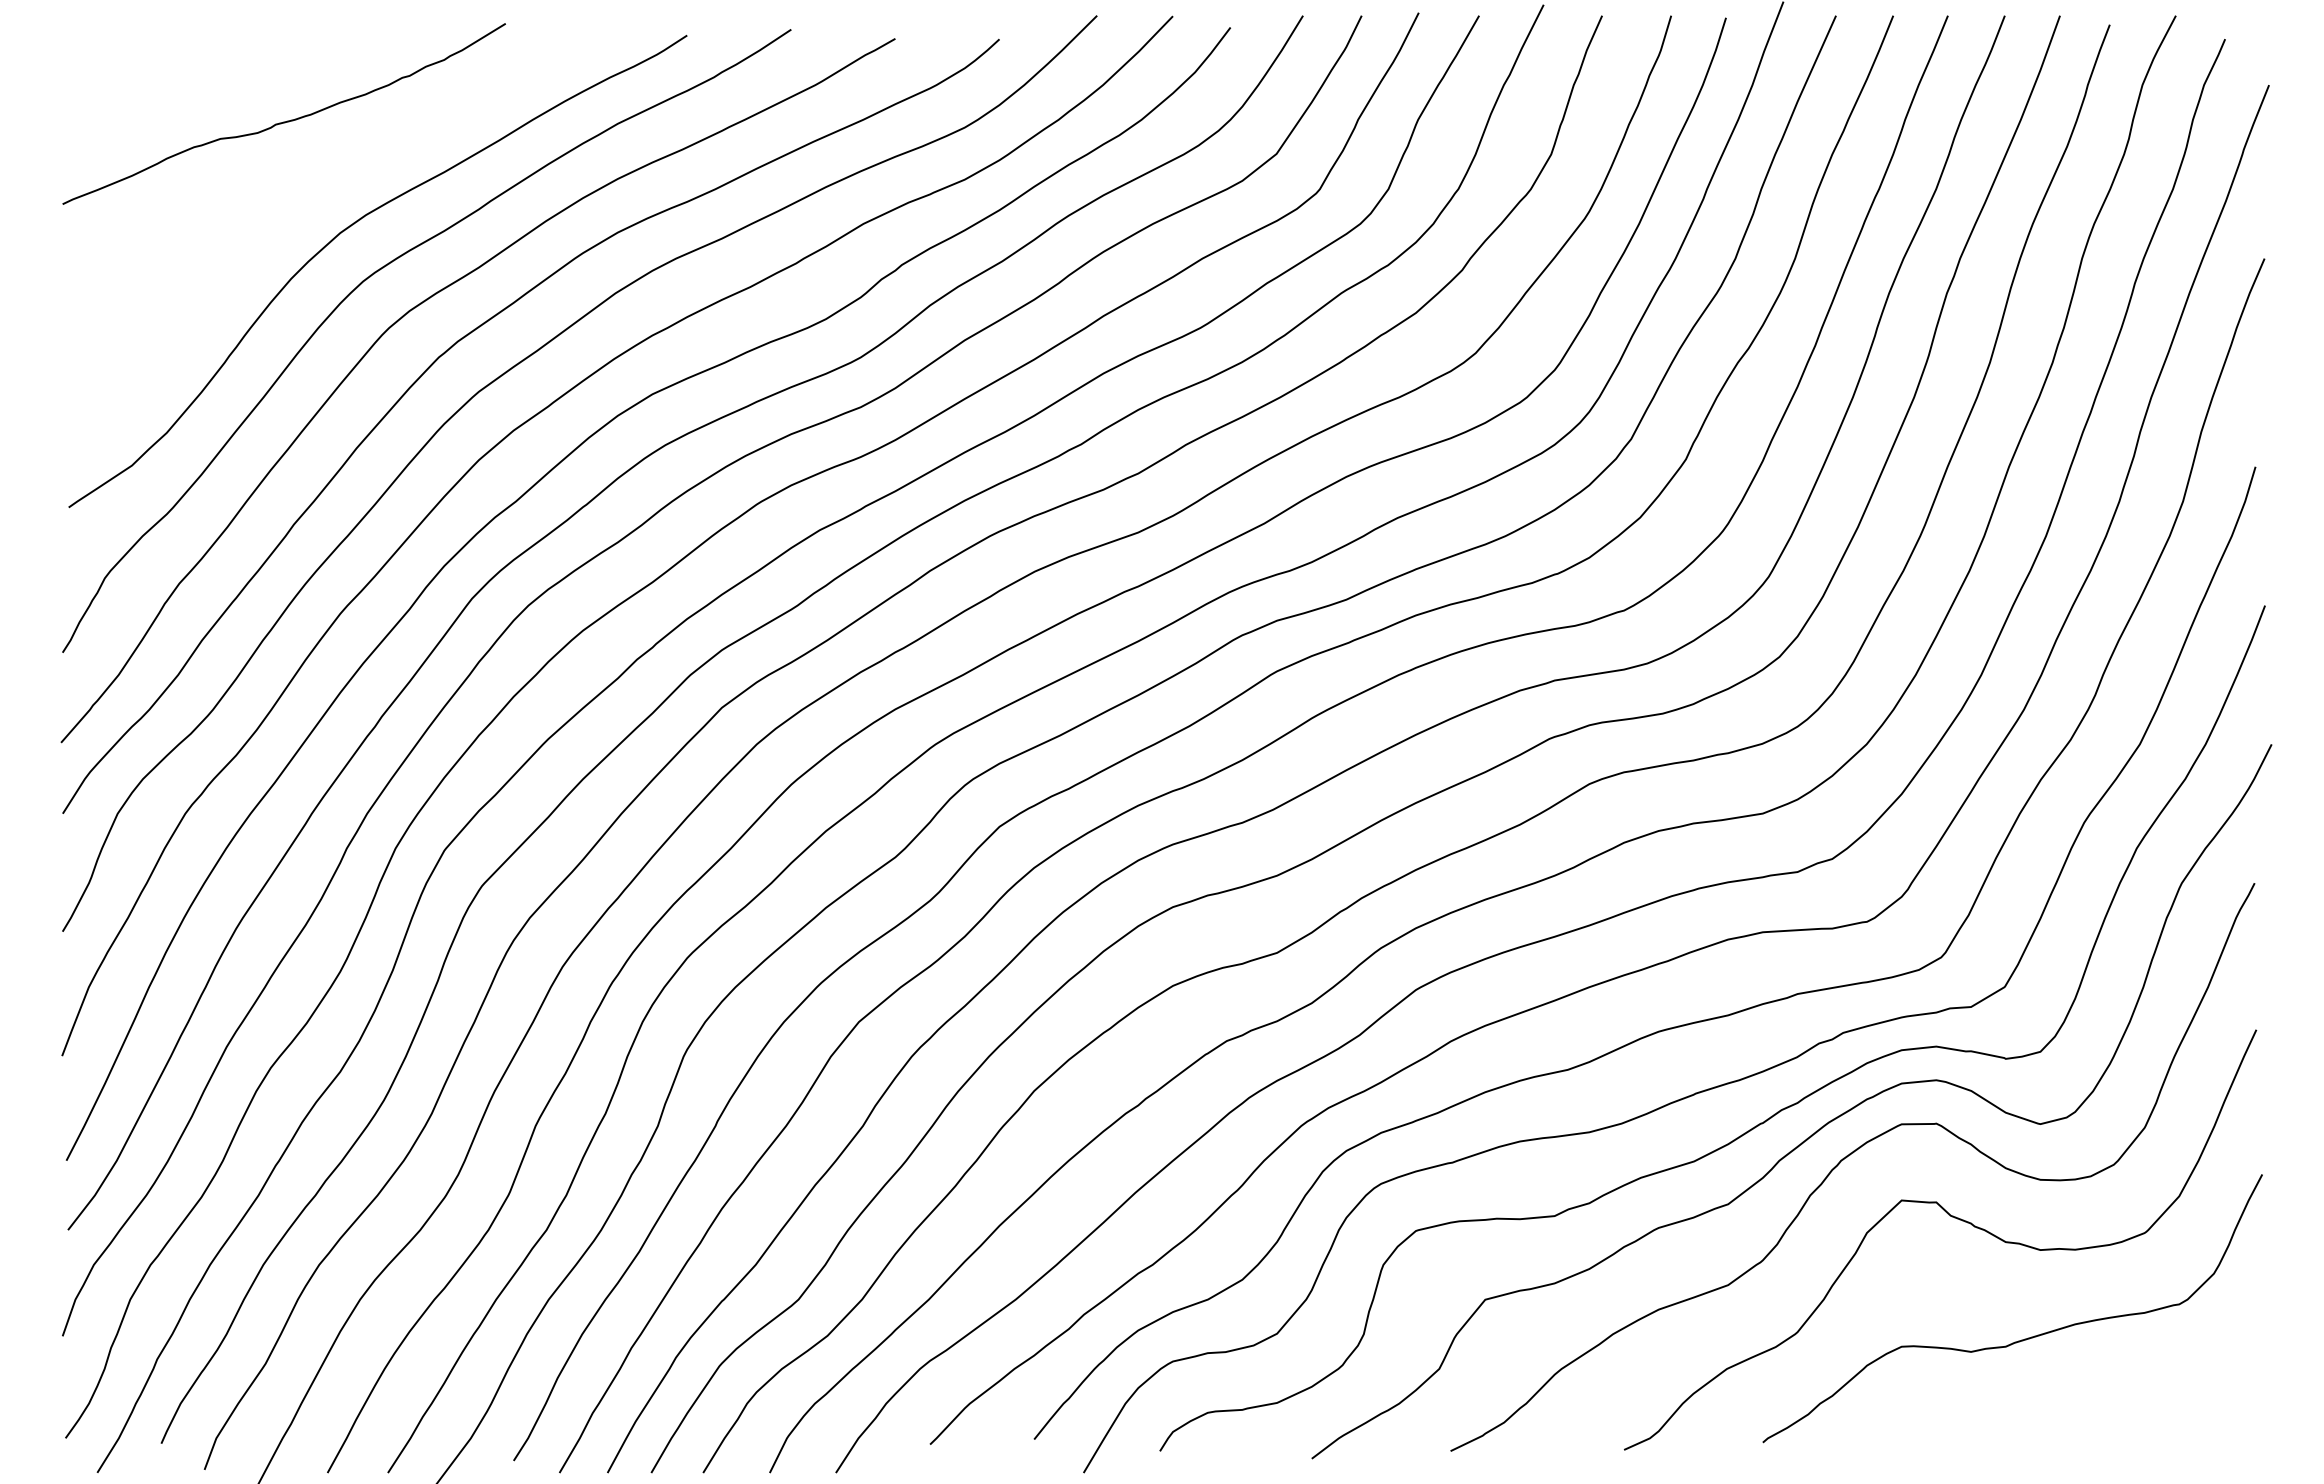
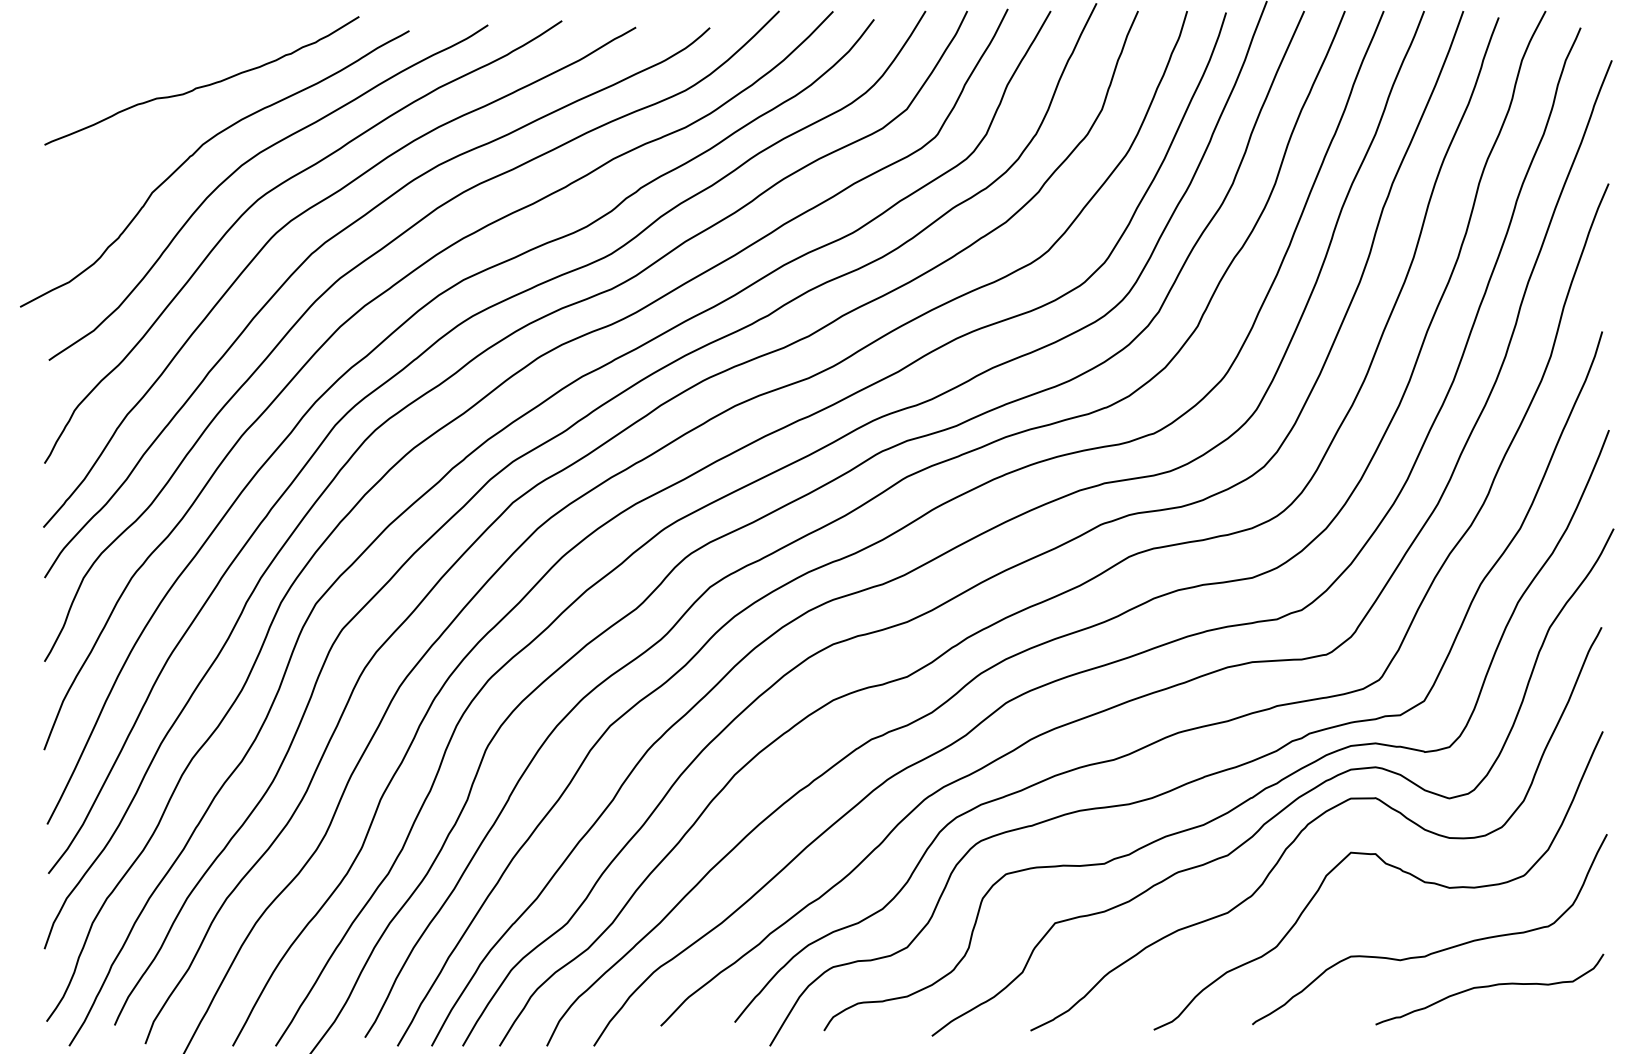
curve: (277, 213) -> (197, 151), added
curve: (2096, 1390) -> (1489, 987), added

